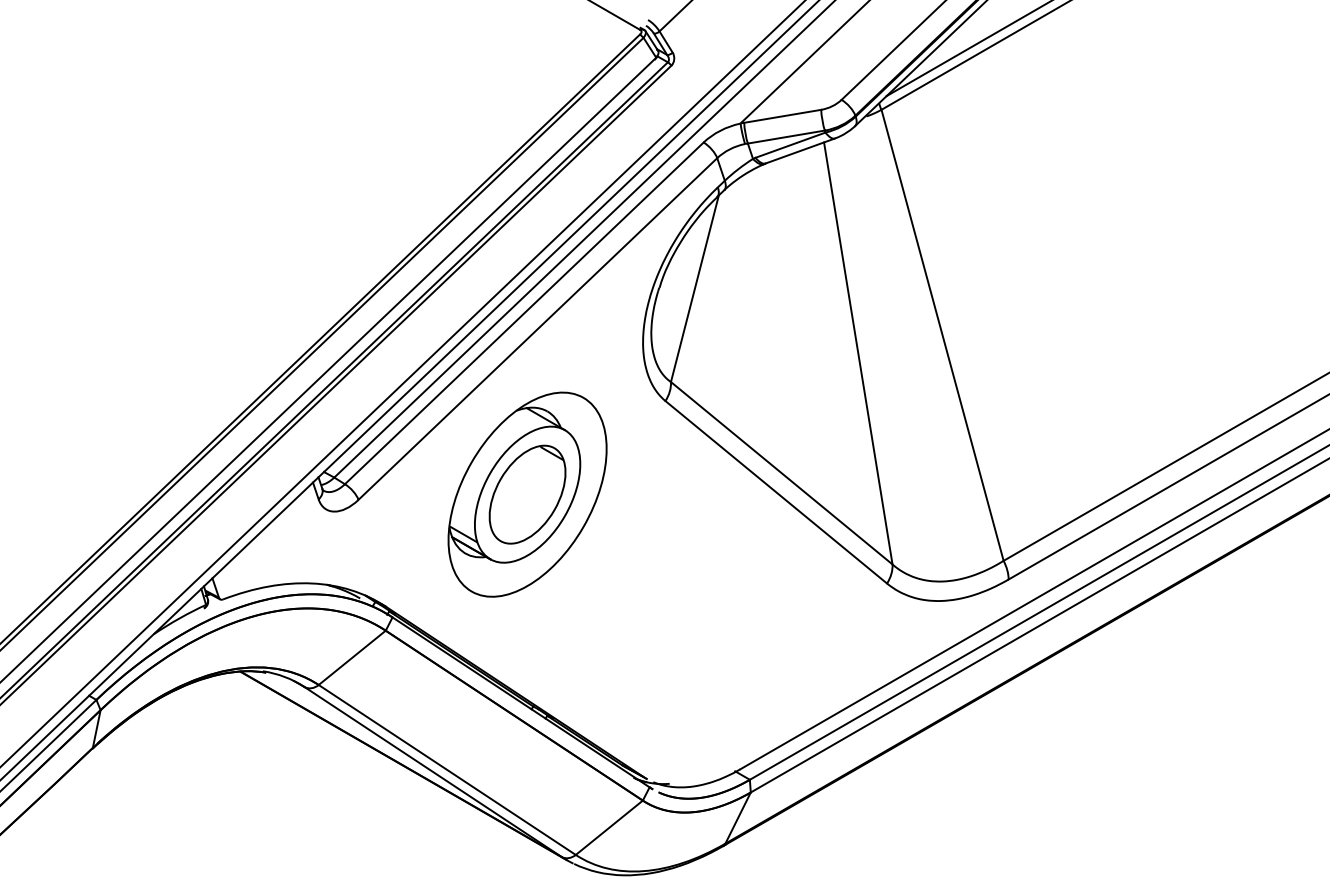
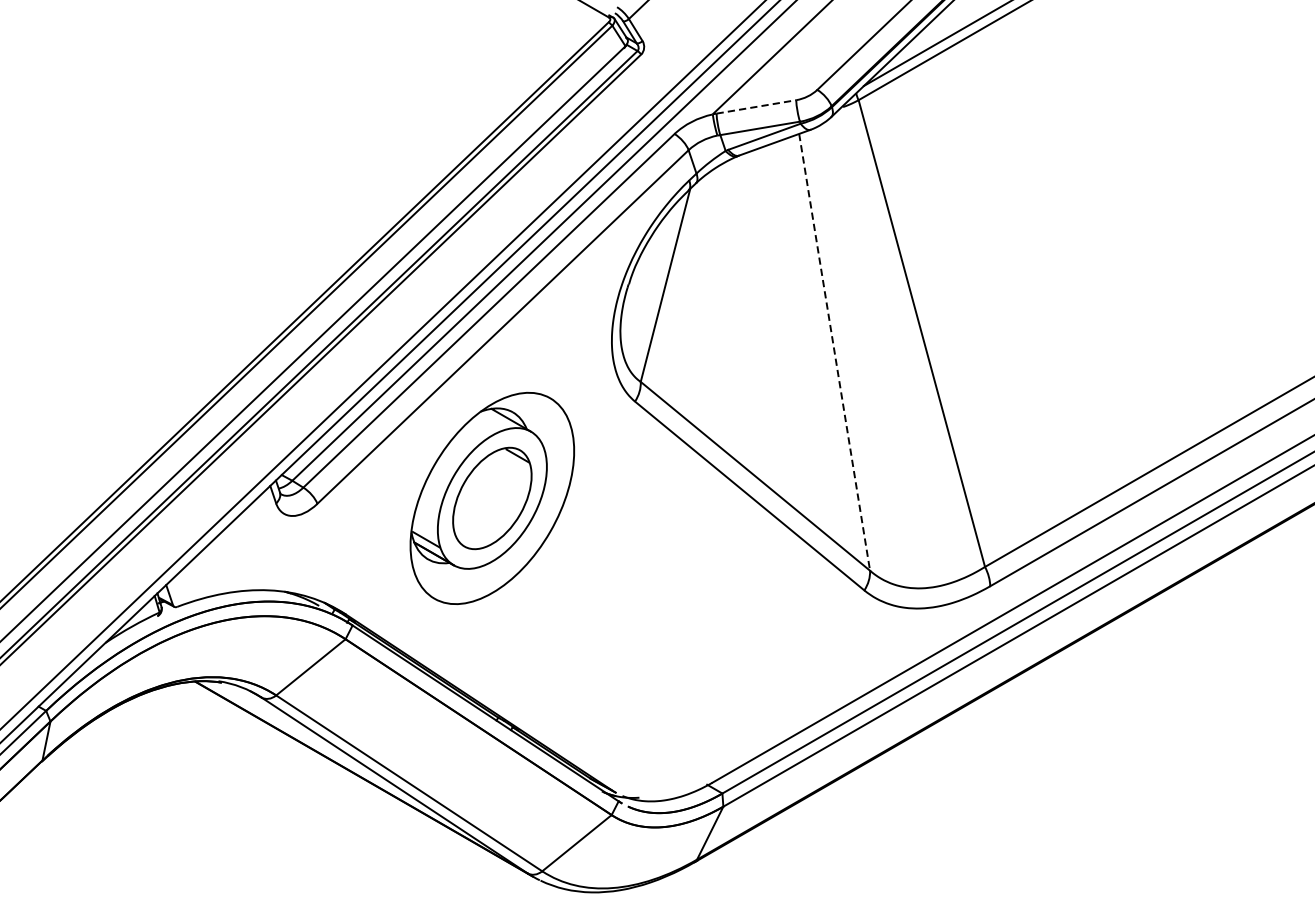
line: (783, 116) -> (757, 107), solid -> dashed
line: (858, 353) -> (834, 352), solid -> dashed

